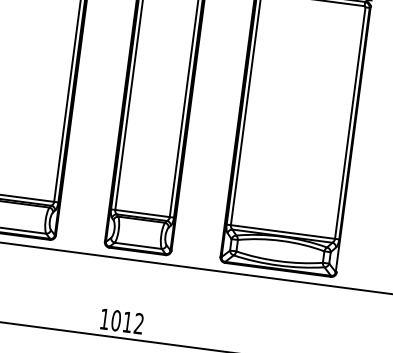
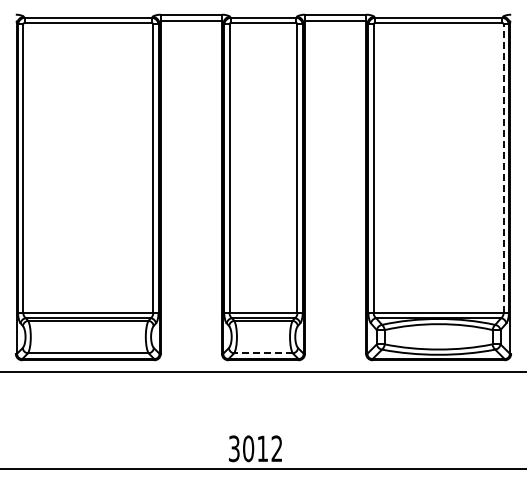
line: (350, 122) -> (503, 168), solid -> dashed
line: (138, 245) -> (263, 353), solid -> dashed
text: (104, 319) -> (234, 448), 1012 -> 3012

